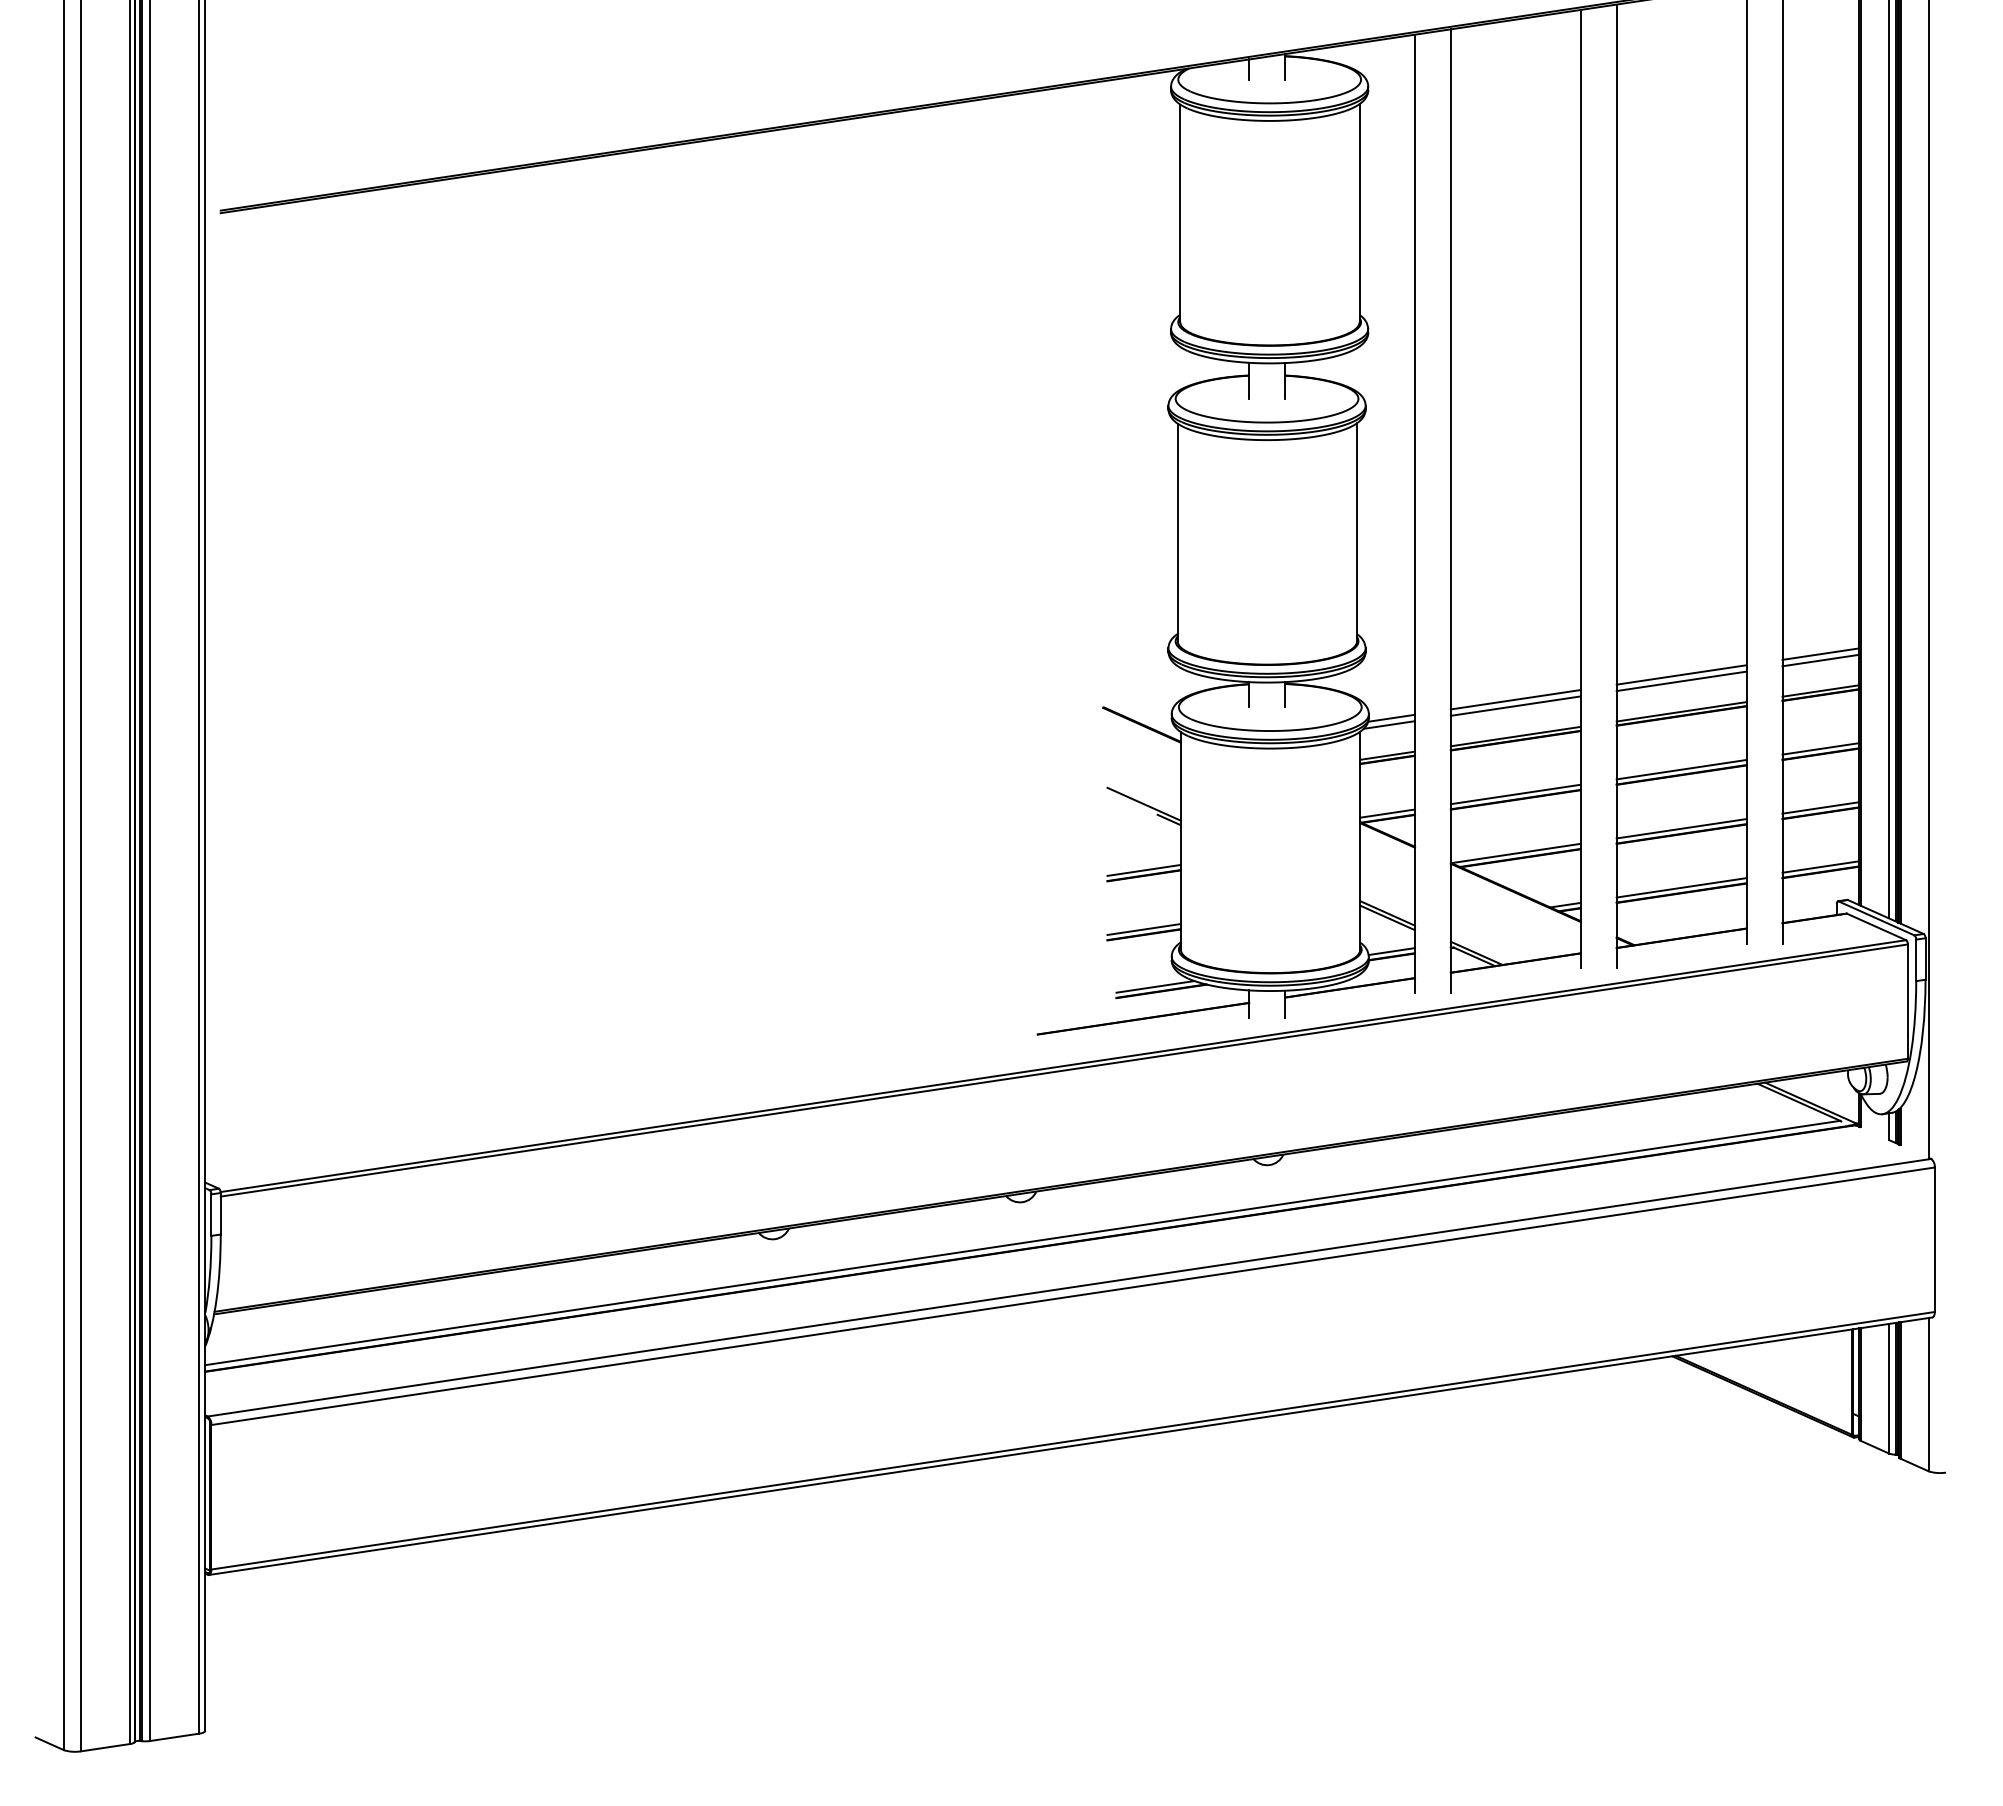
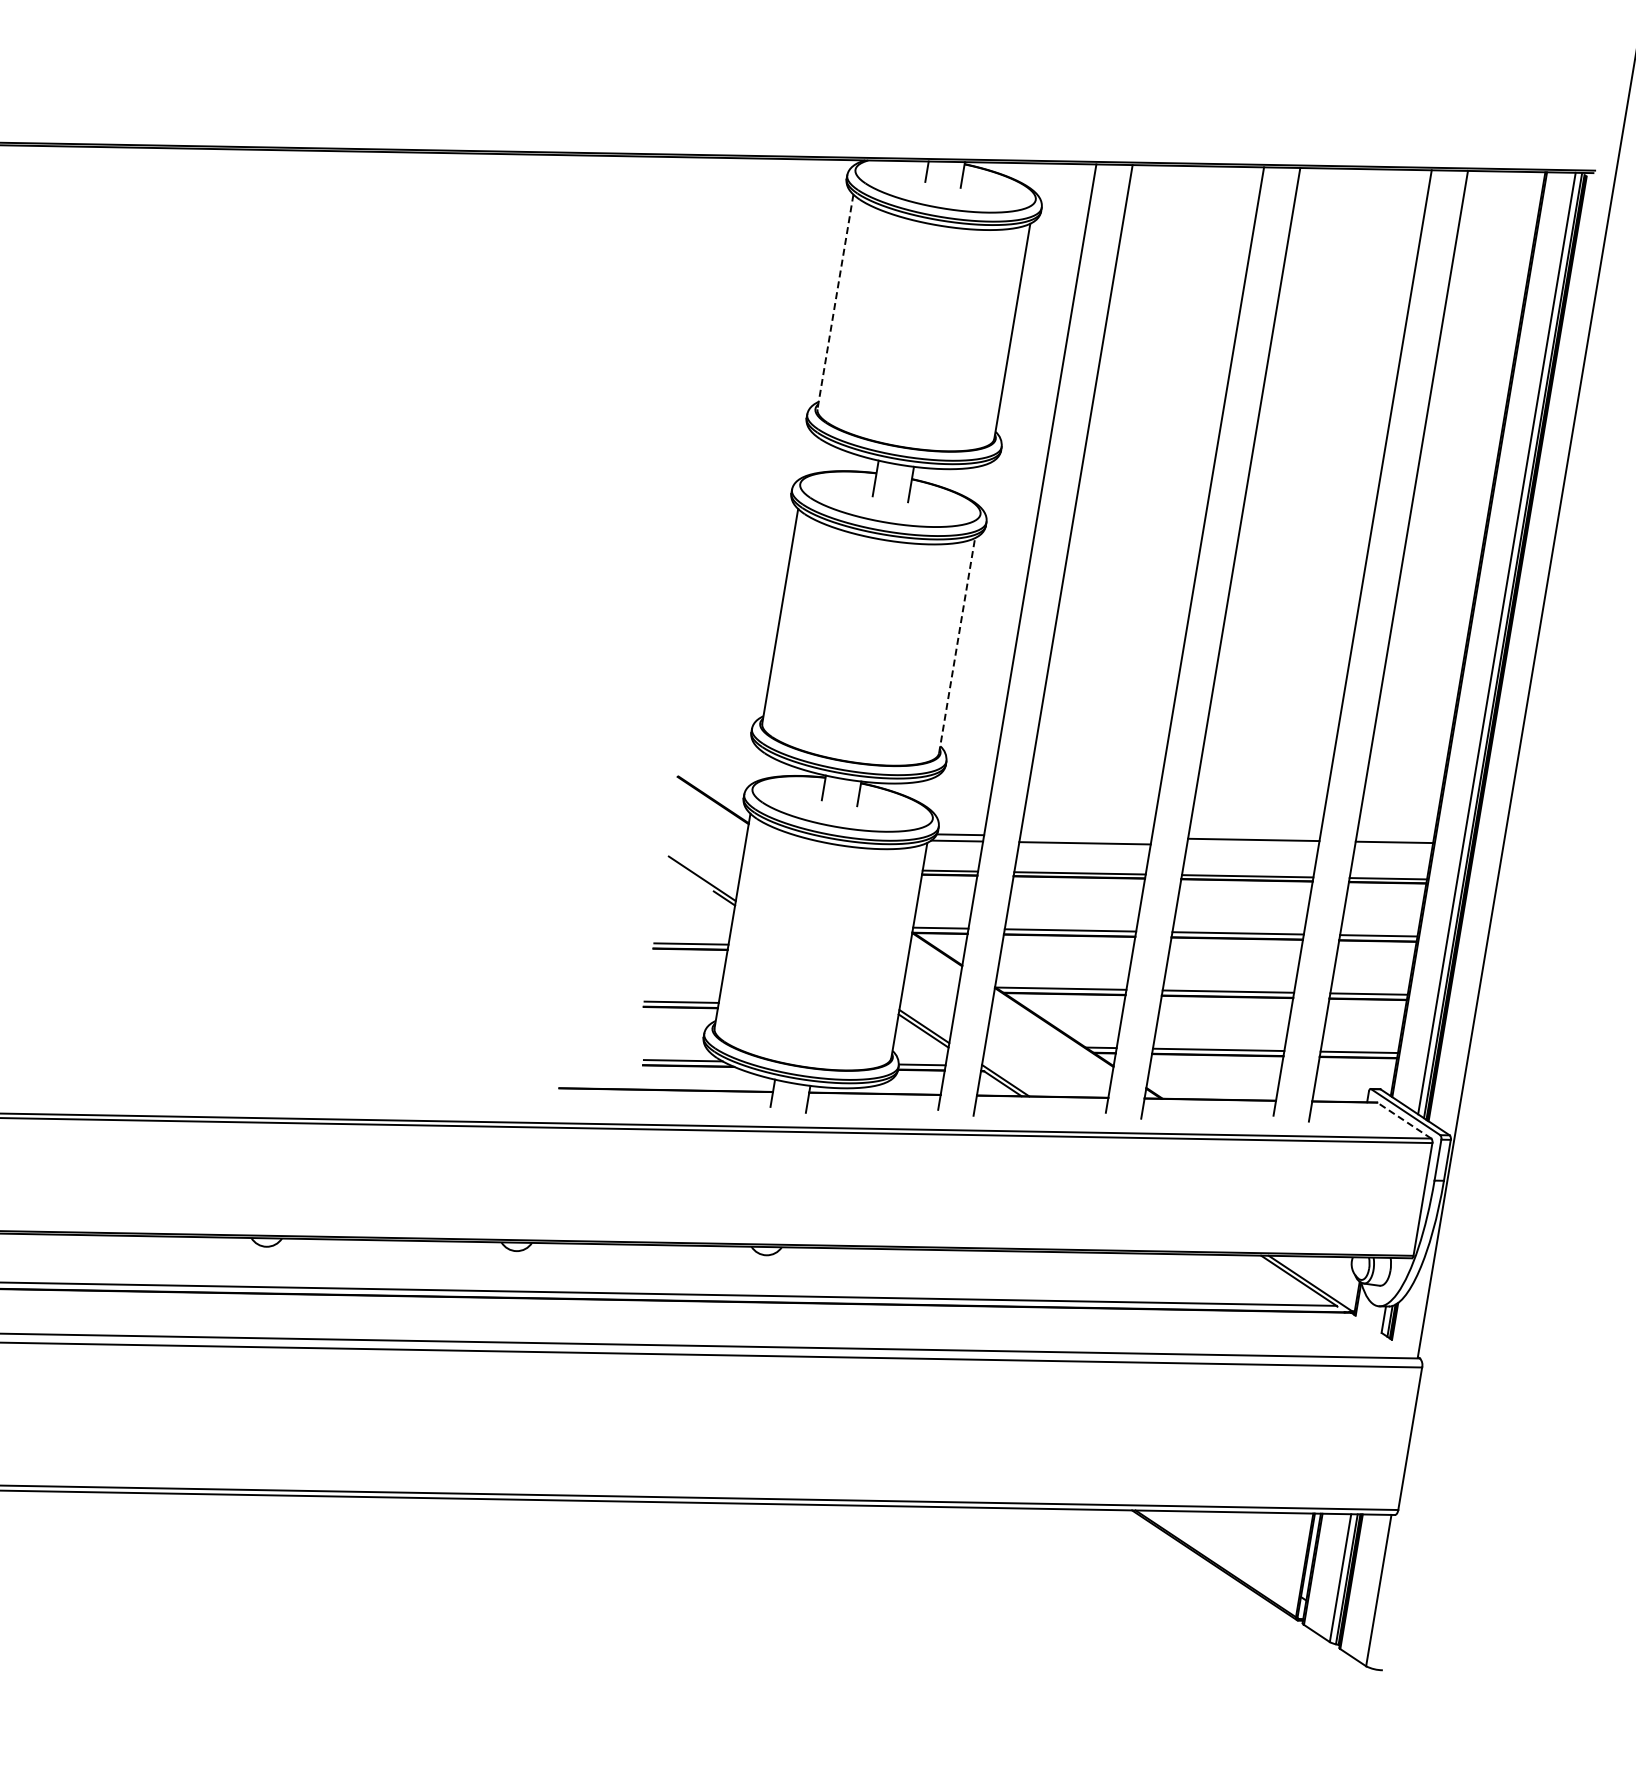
line: (1180, 213) -> (835, 302), solid -> dashed
line: (1357, 531) -> (957, 644), solid -> dashed
line: (1820, 660) -> (1393, 848), removed
line: (1681, 681) -> (1252, 846), removed
line: (1515, 699) -> (1085, 836), removed
line: (1876, 926) -> (1404, 1120), solid -> dashed

